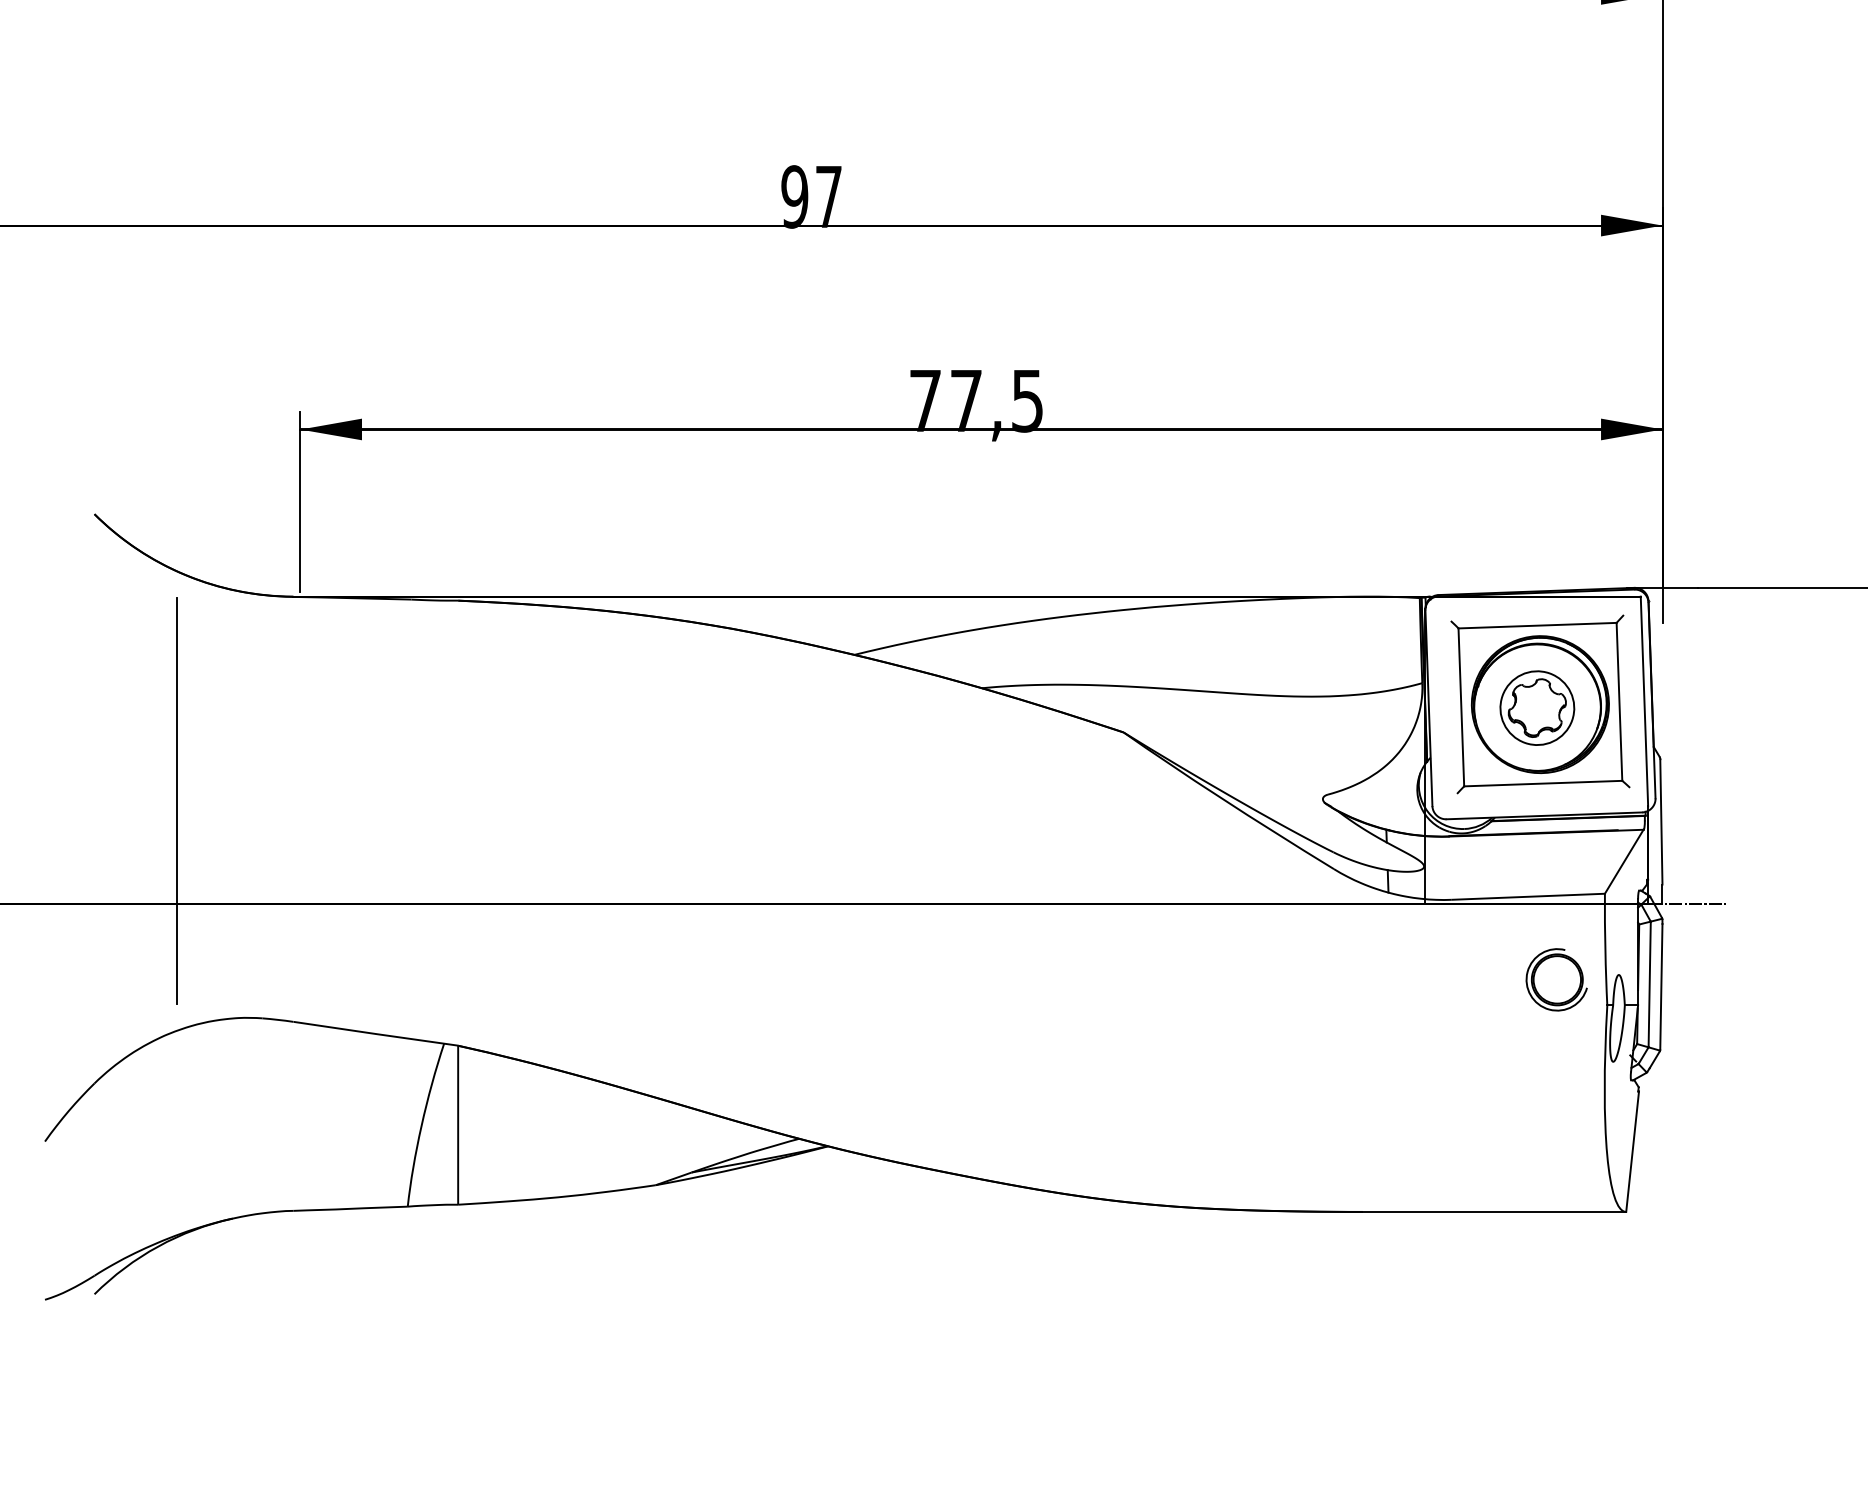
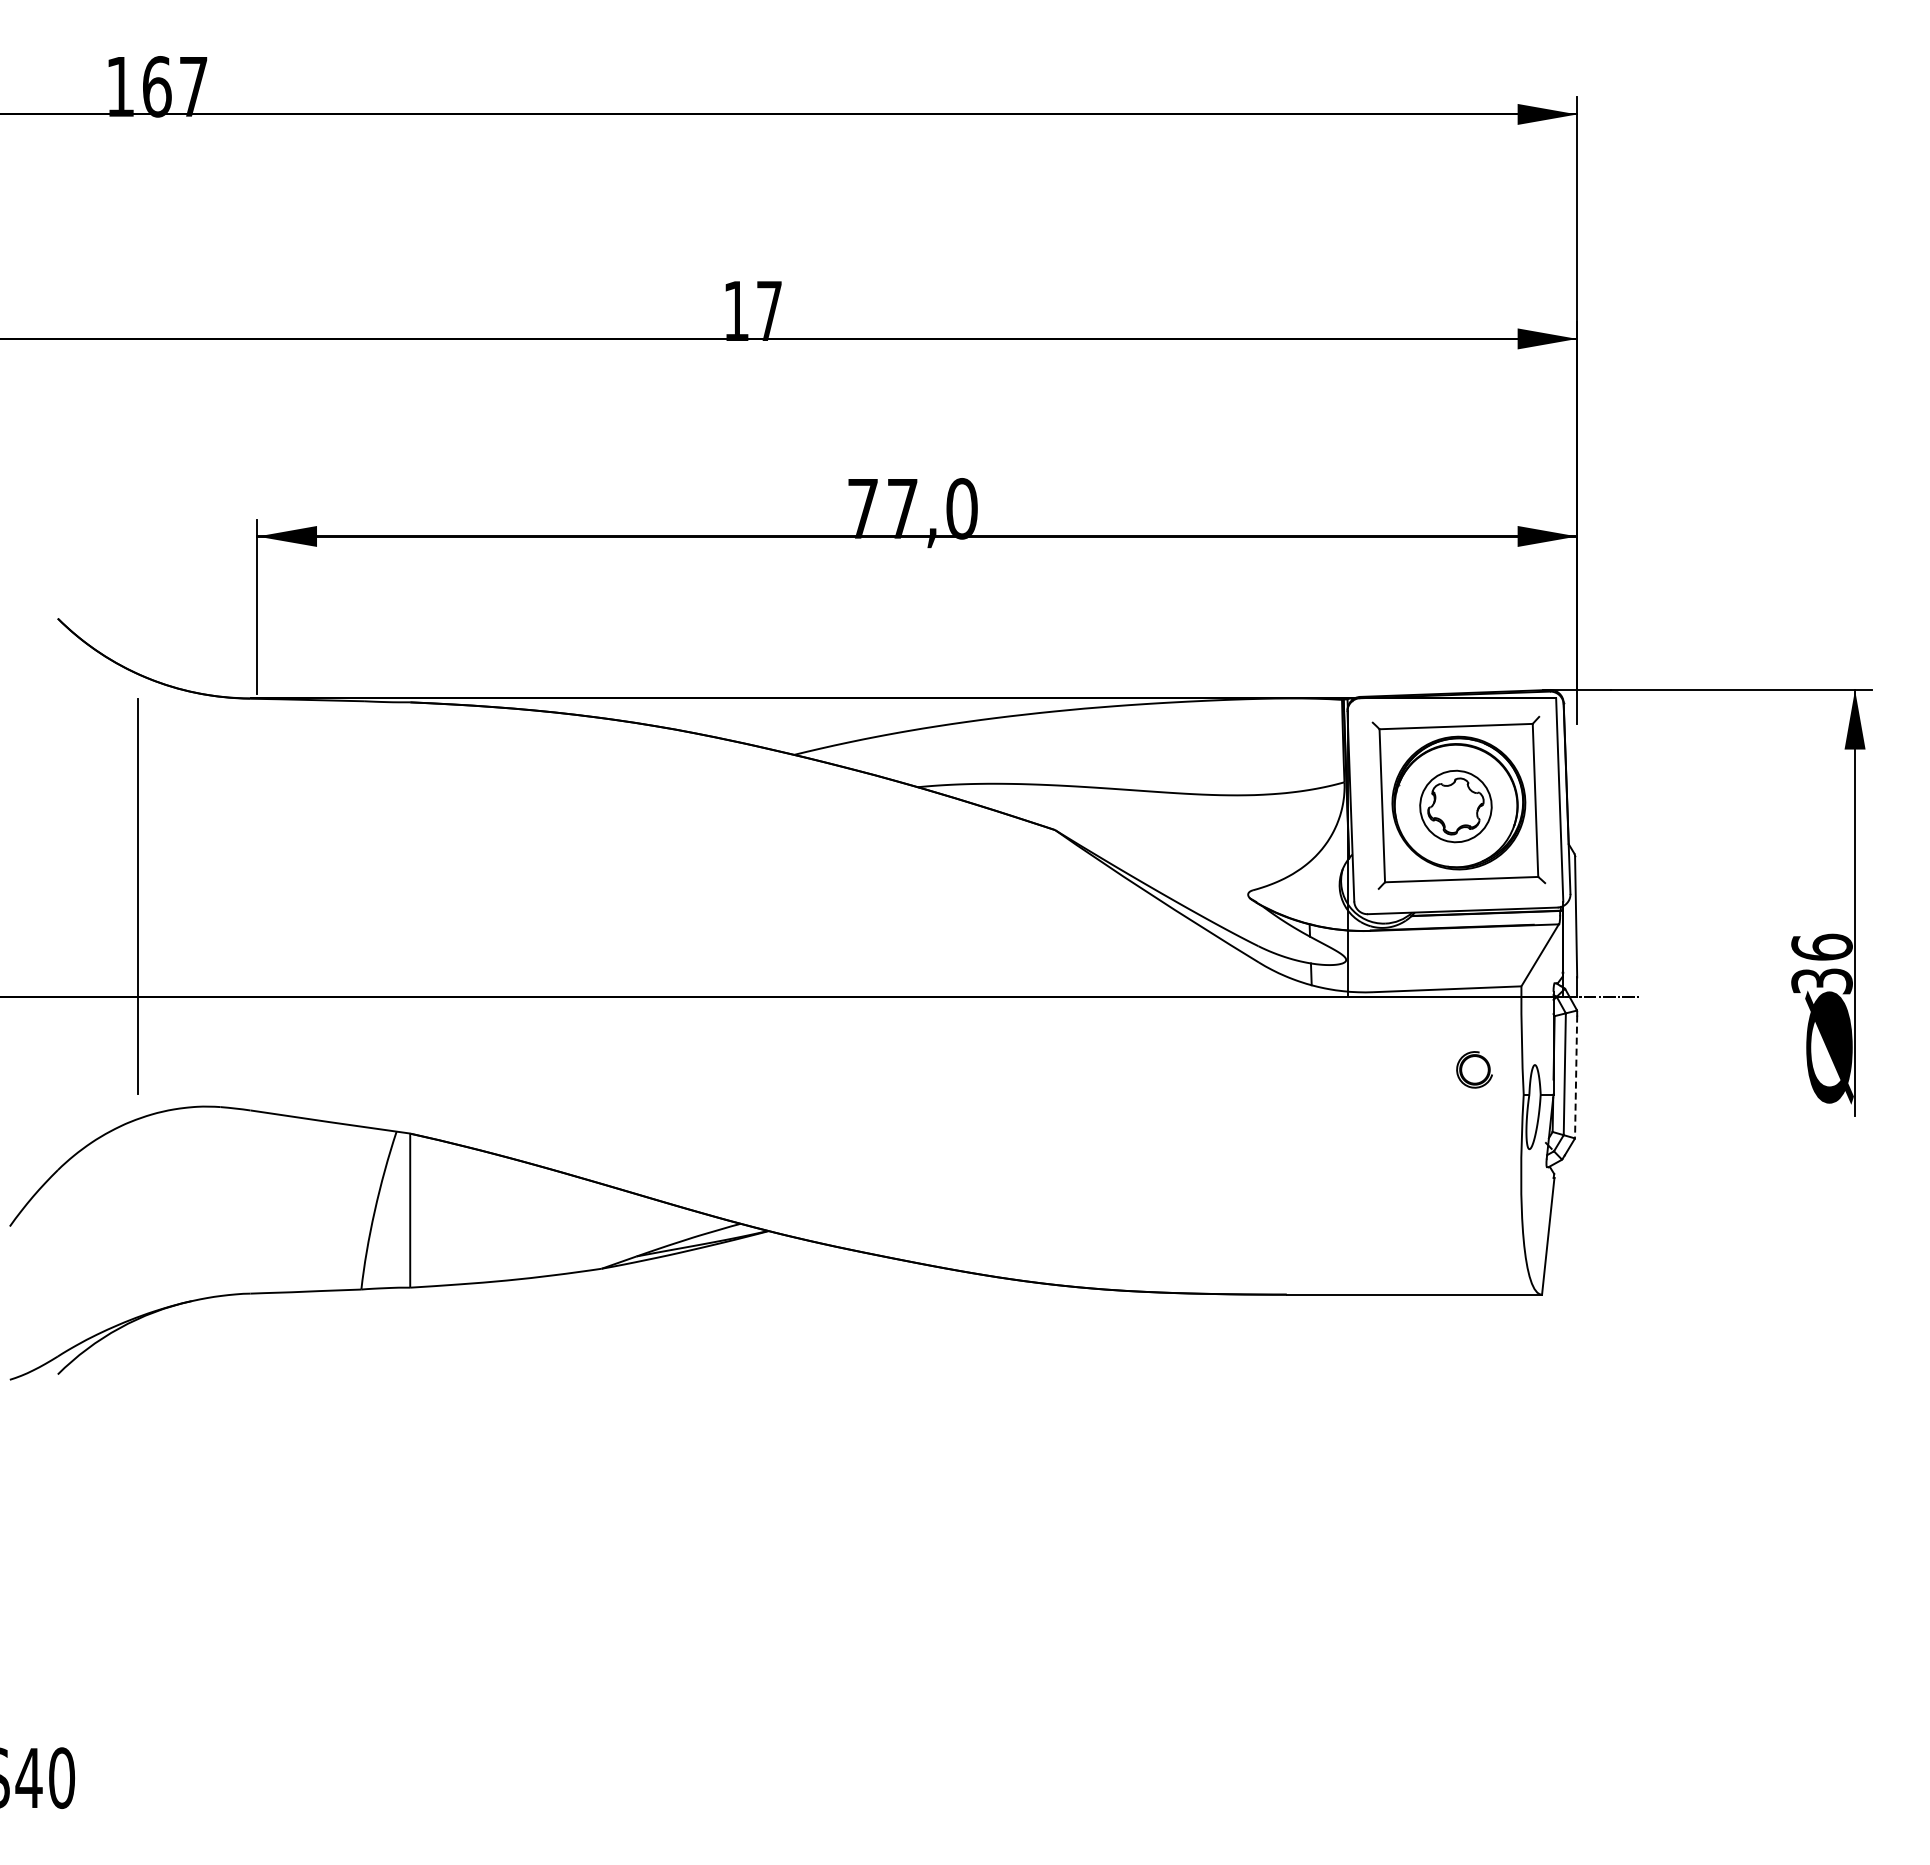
text: (794, 197) -> (736, 311), 97 -> 17
text: (1027, 400) -> (961, 508), 77,5 -> 77,0
part: (1556, 979) -> (1474, 1069), size x0.6
line: (1661, 986) -> (1576, 1076), solid -> dashed

